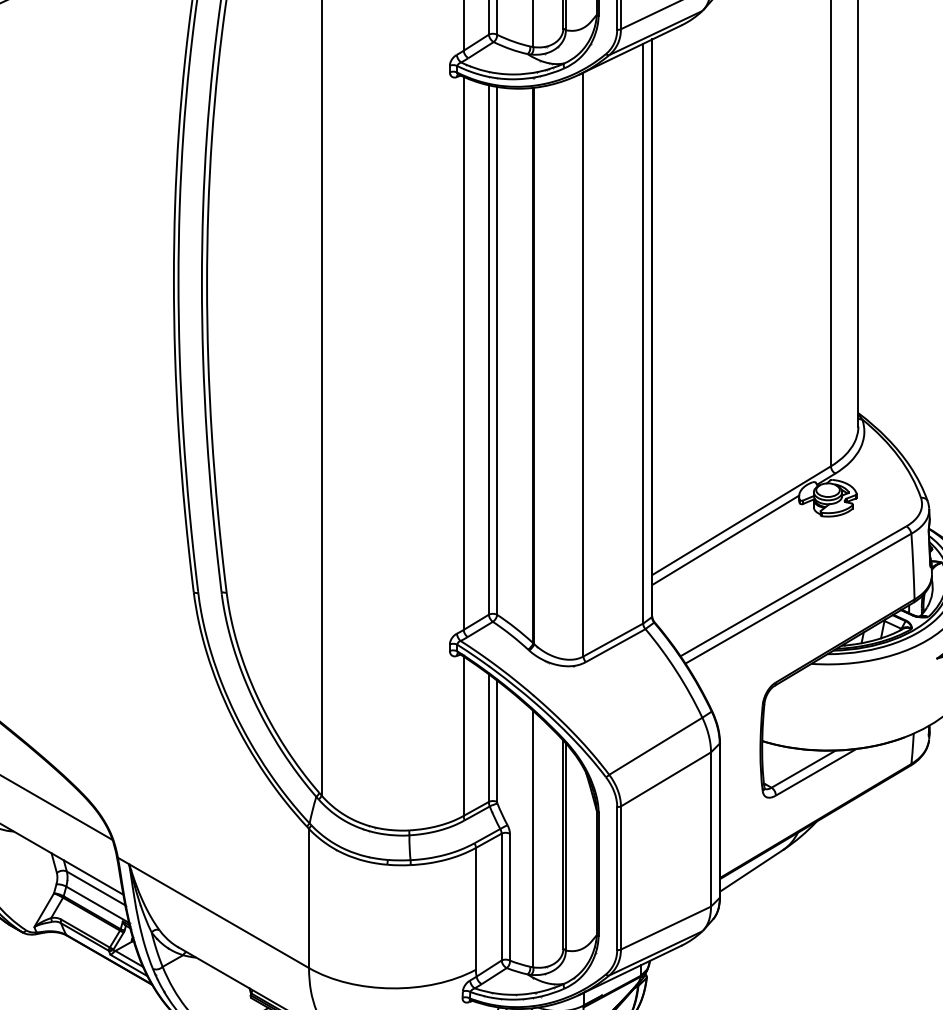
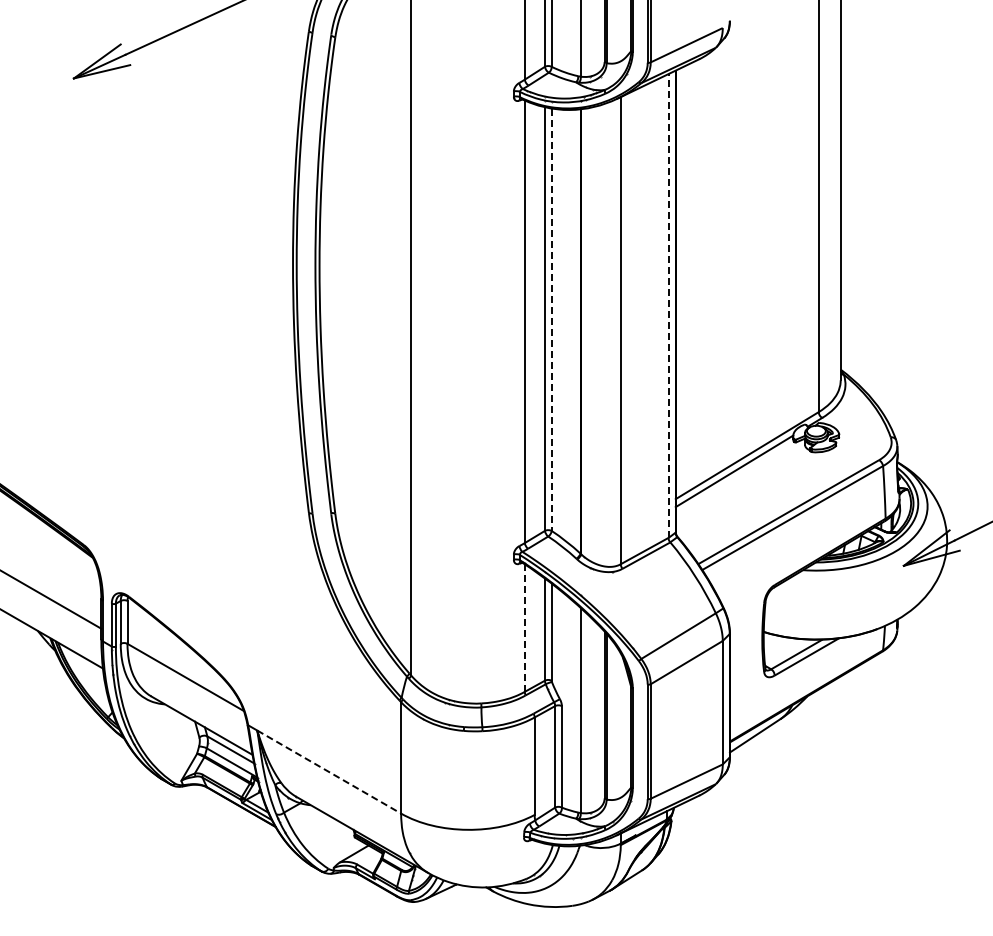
line: (643, 333) -> (668, 305), solid -> dashed
line: (496, 351) -> (551, 320), solid -> dashed
line: (463, 736) -> (524, 628), solid -> dashed
line: (219, 916) -> (329, 772), solid -> dashed

